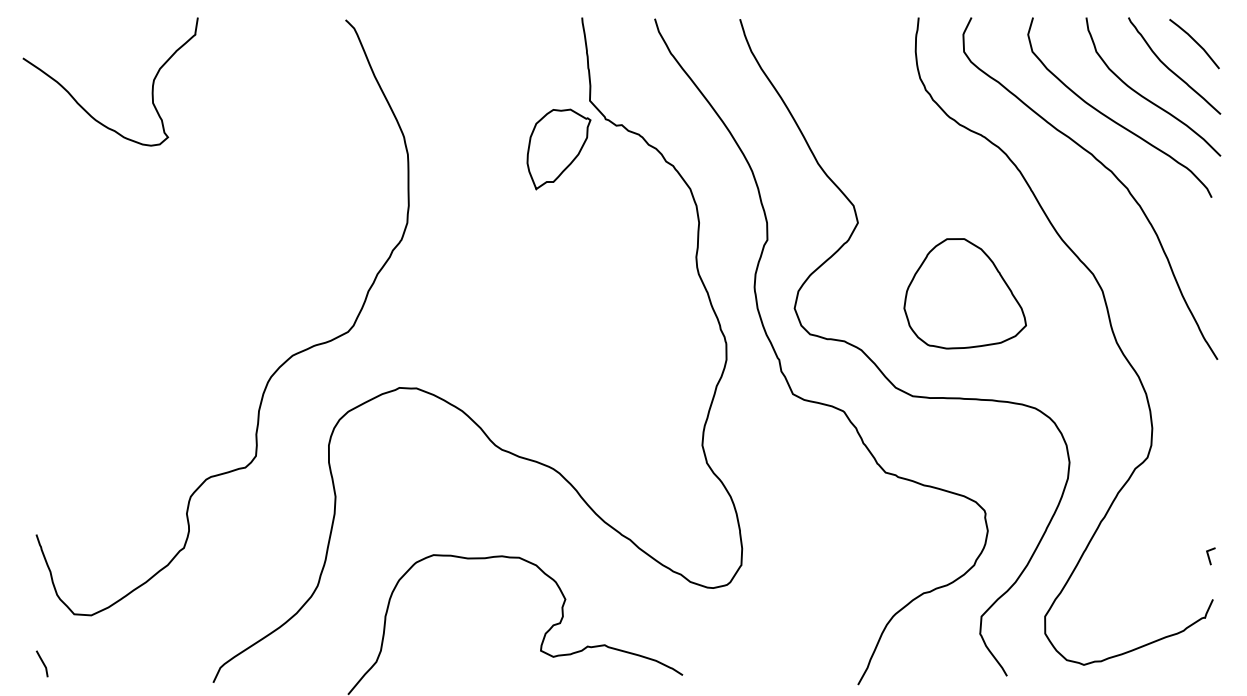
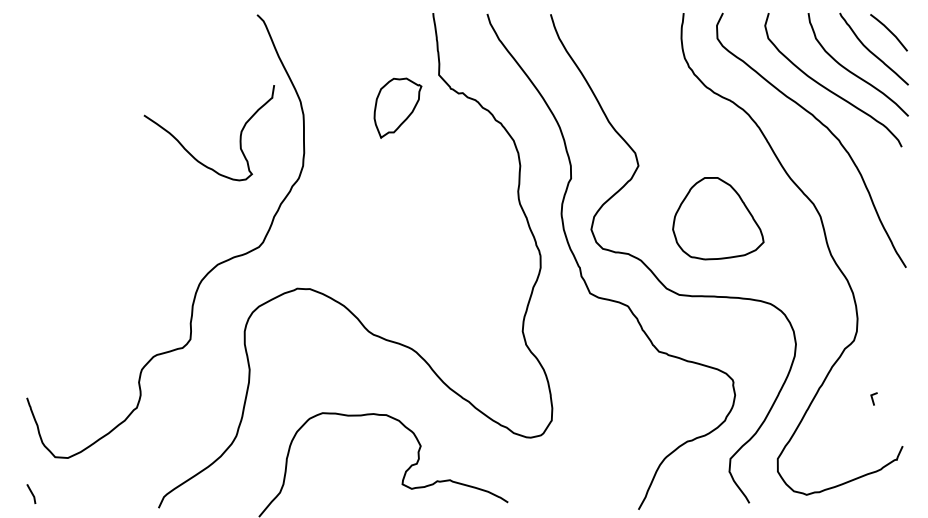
curve: (89, 112) -> (193, 155), moved
part: (558, 148) -> (397, 107), moved
line: (1209, 555) -> (873, 398), moved

